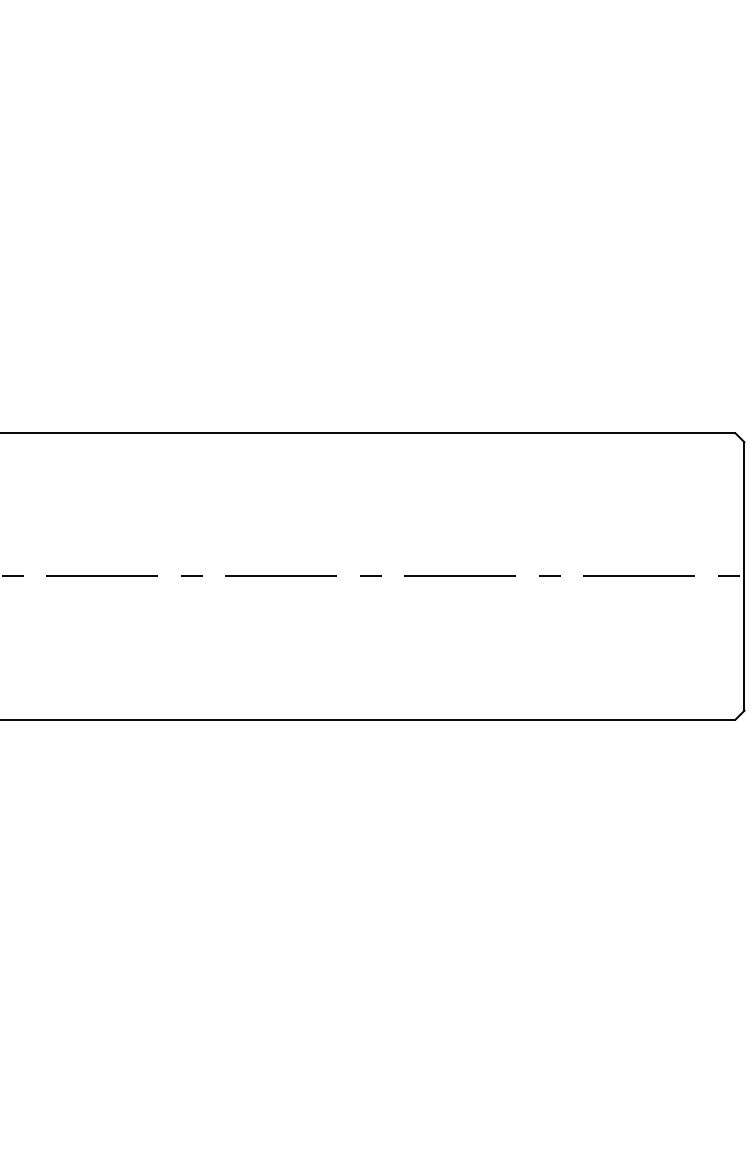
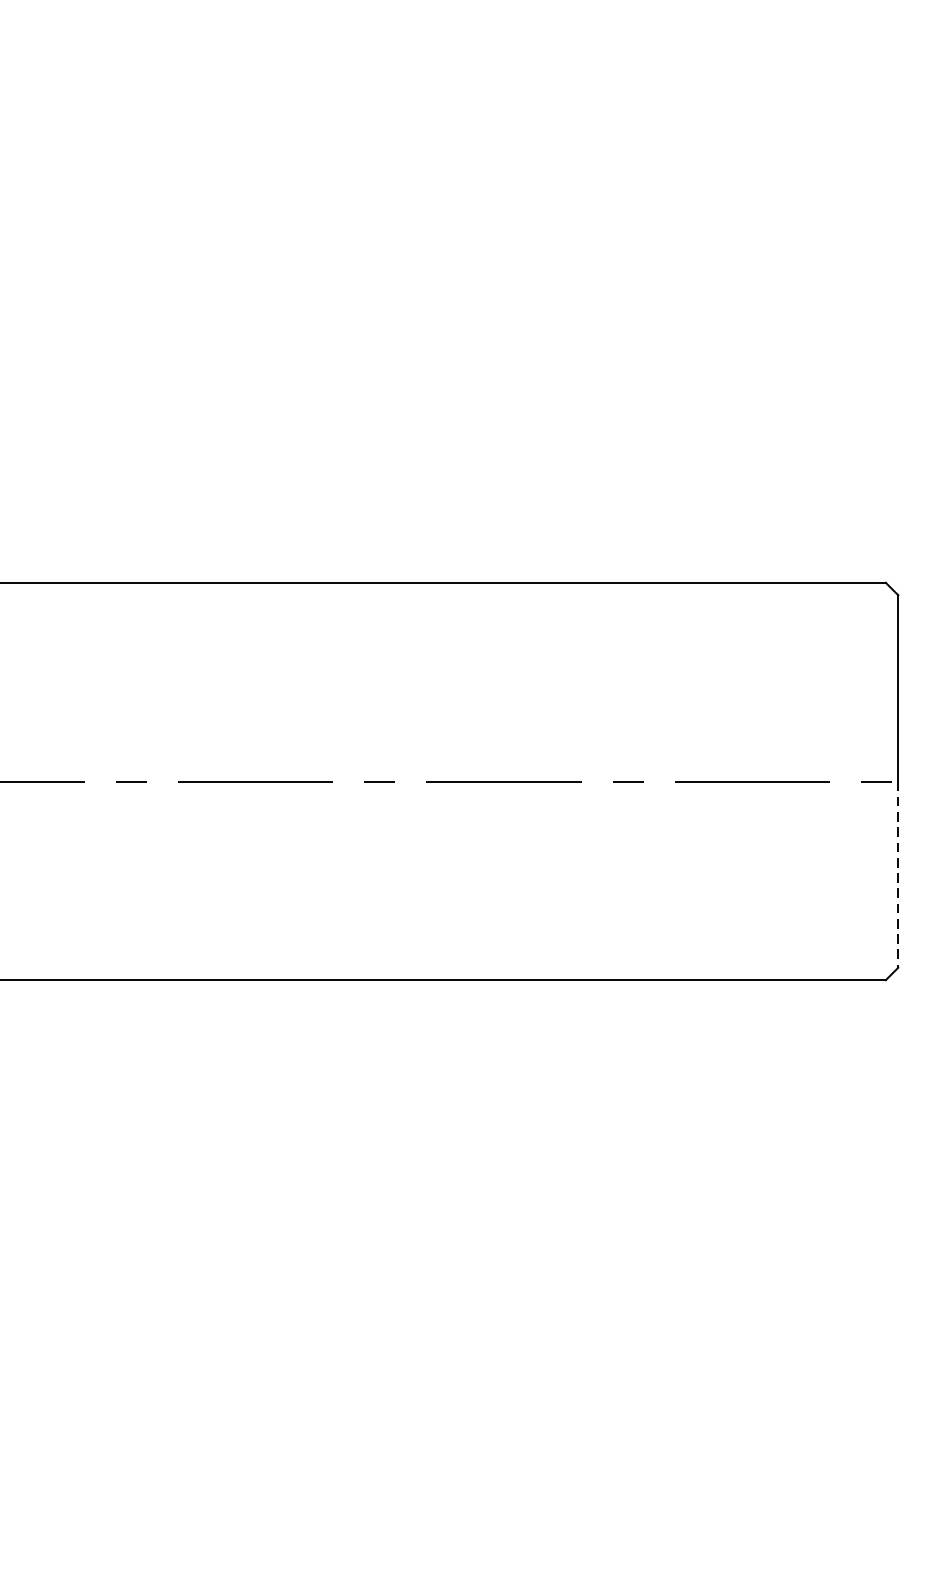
line: (744, 644) -> (898, 875), solid -> dashed

